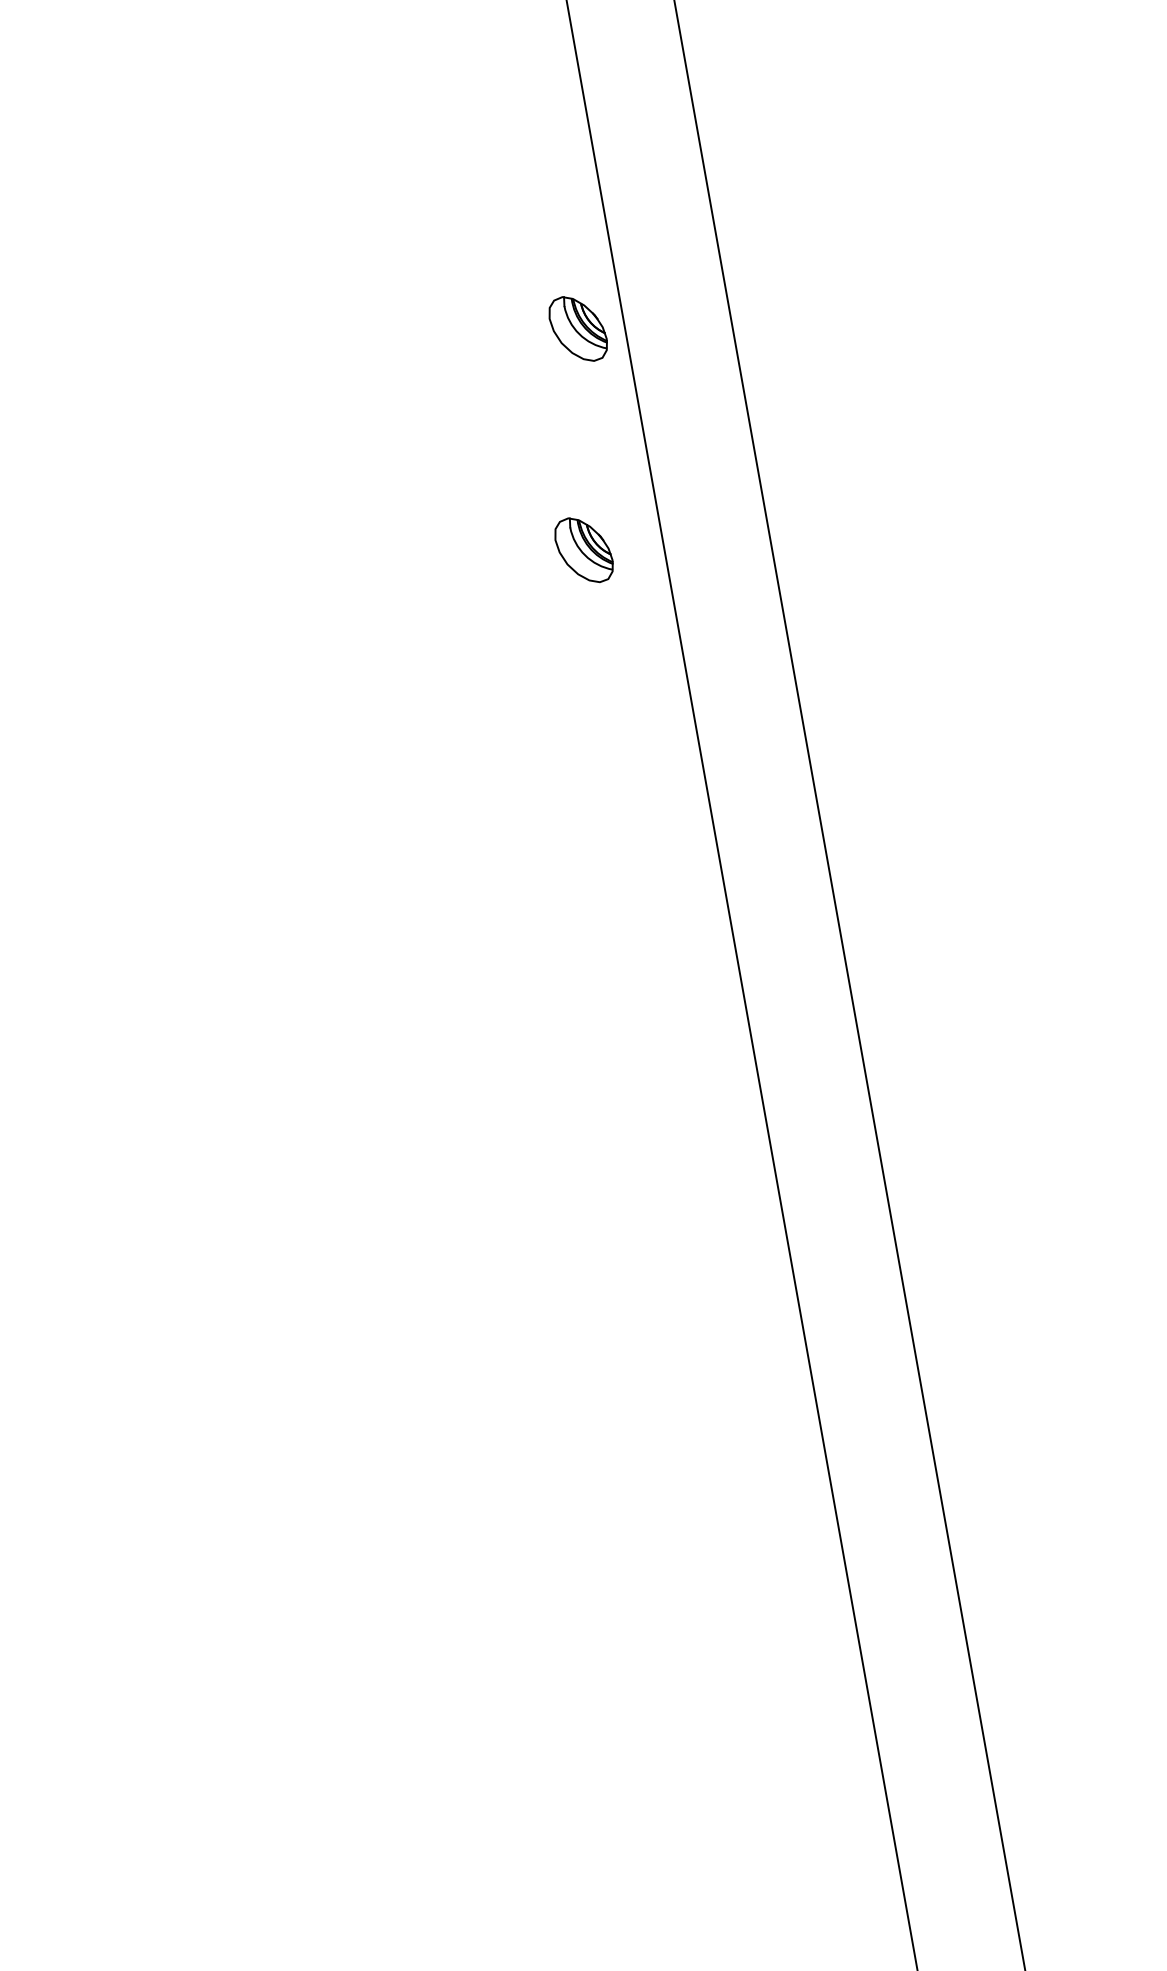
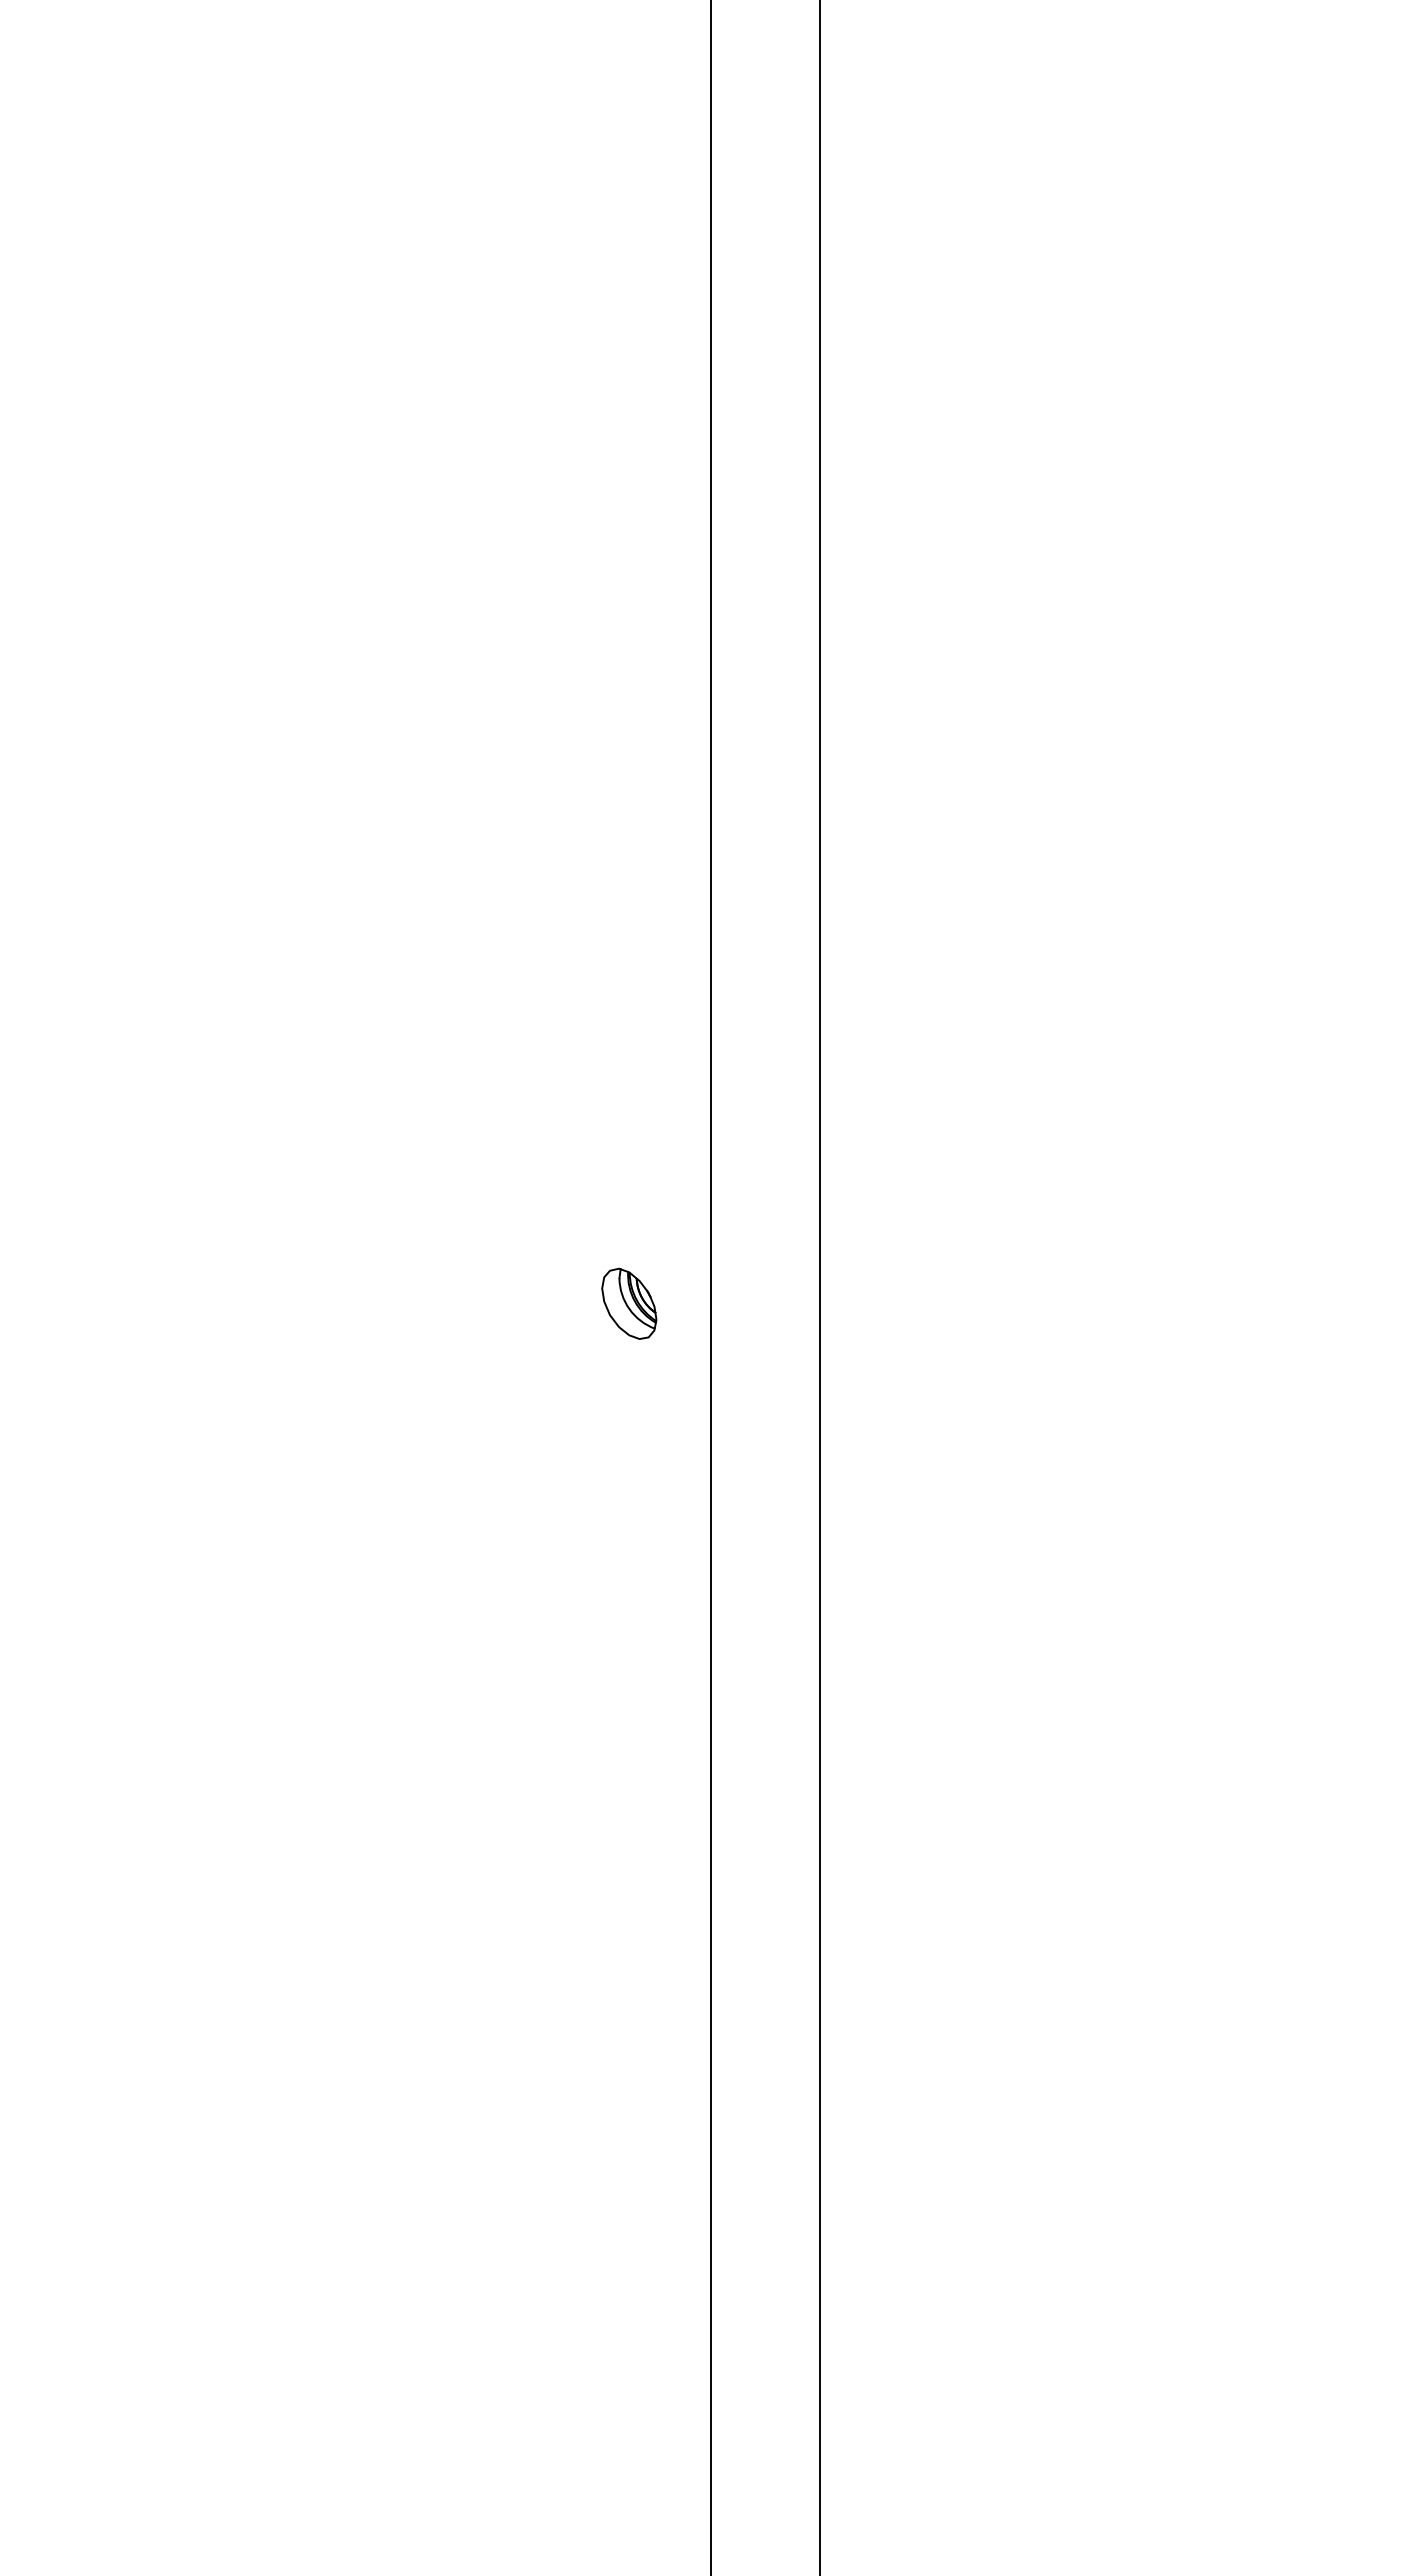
part: (578, 328) -> (663, 1078), removed

